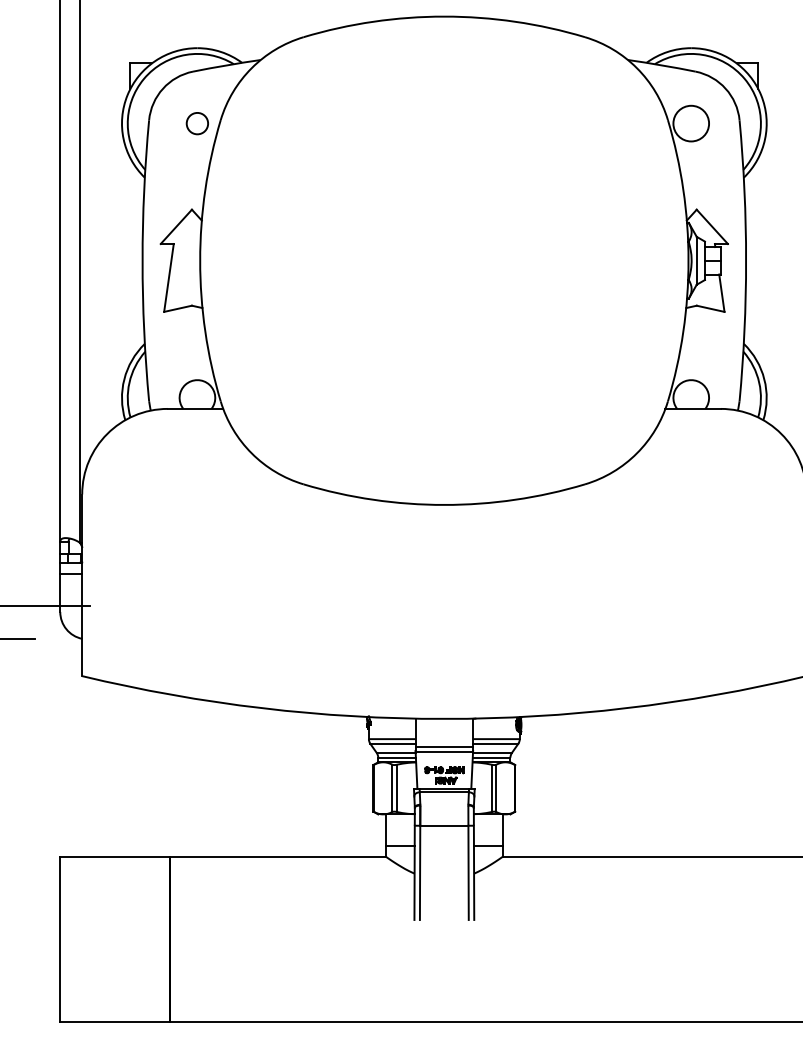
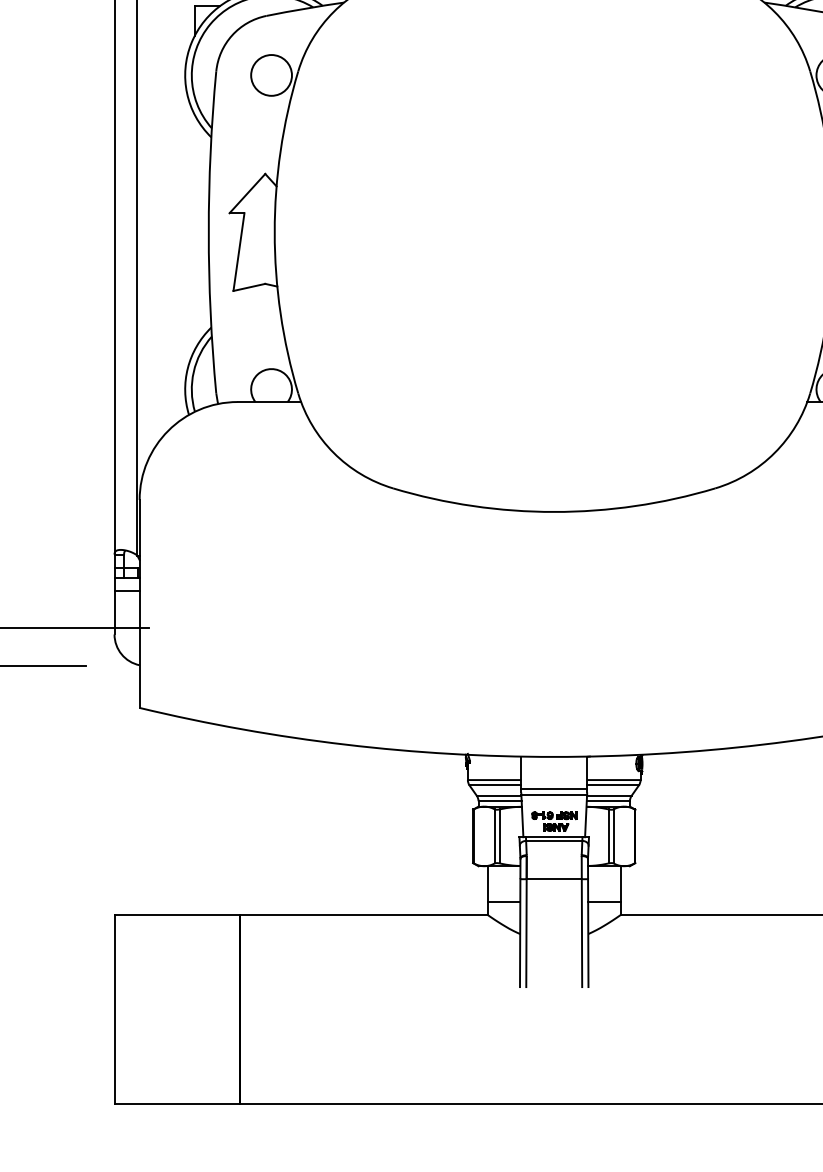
circle: (197, 123) -> (271, 75), size x1.67

